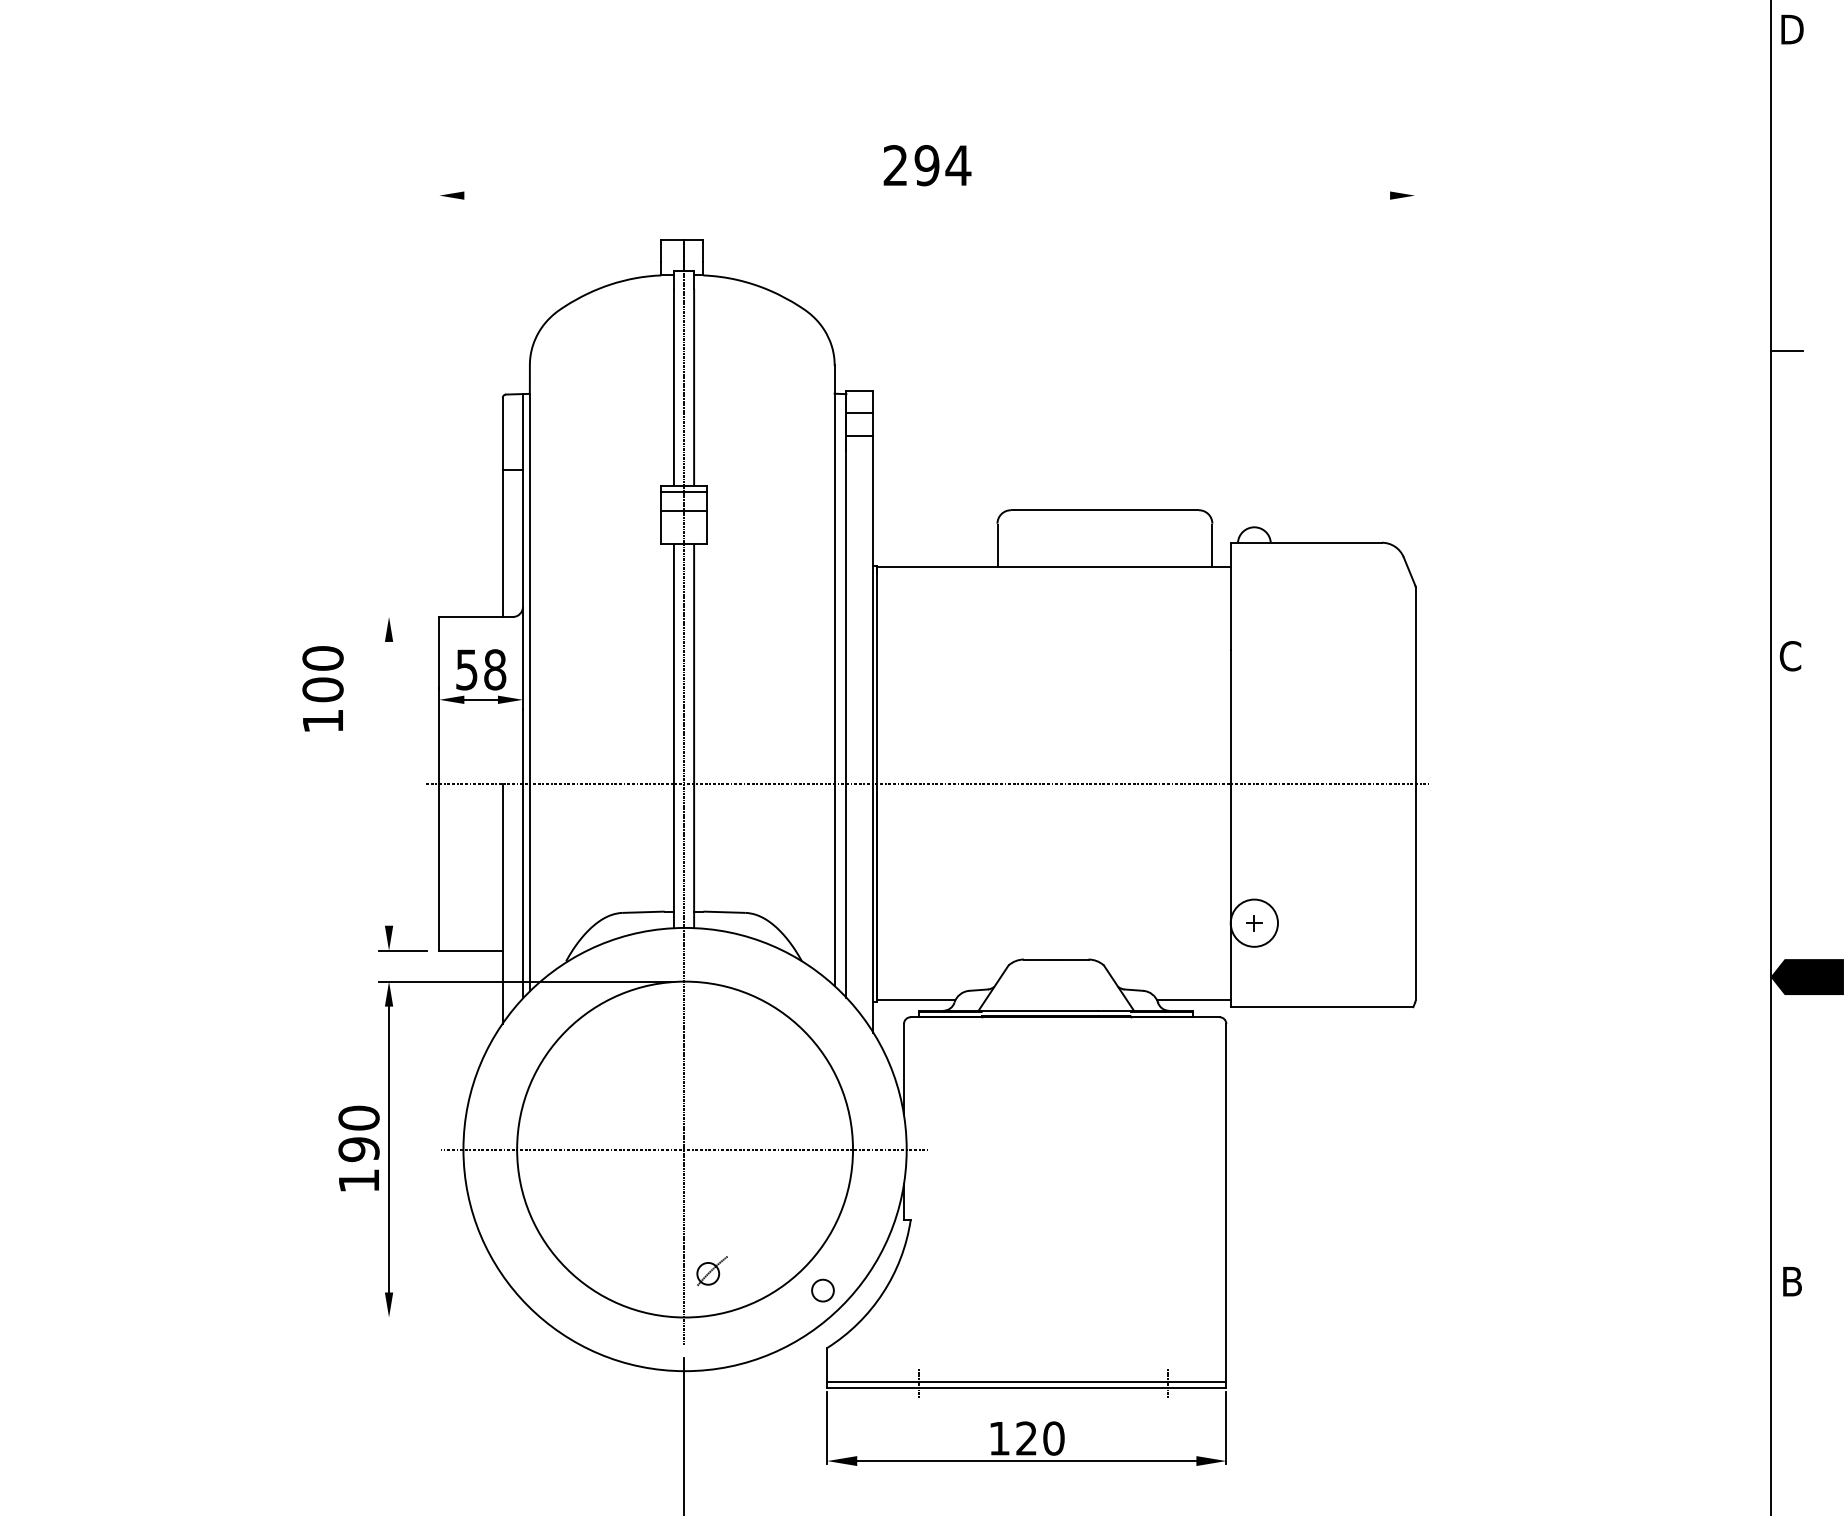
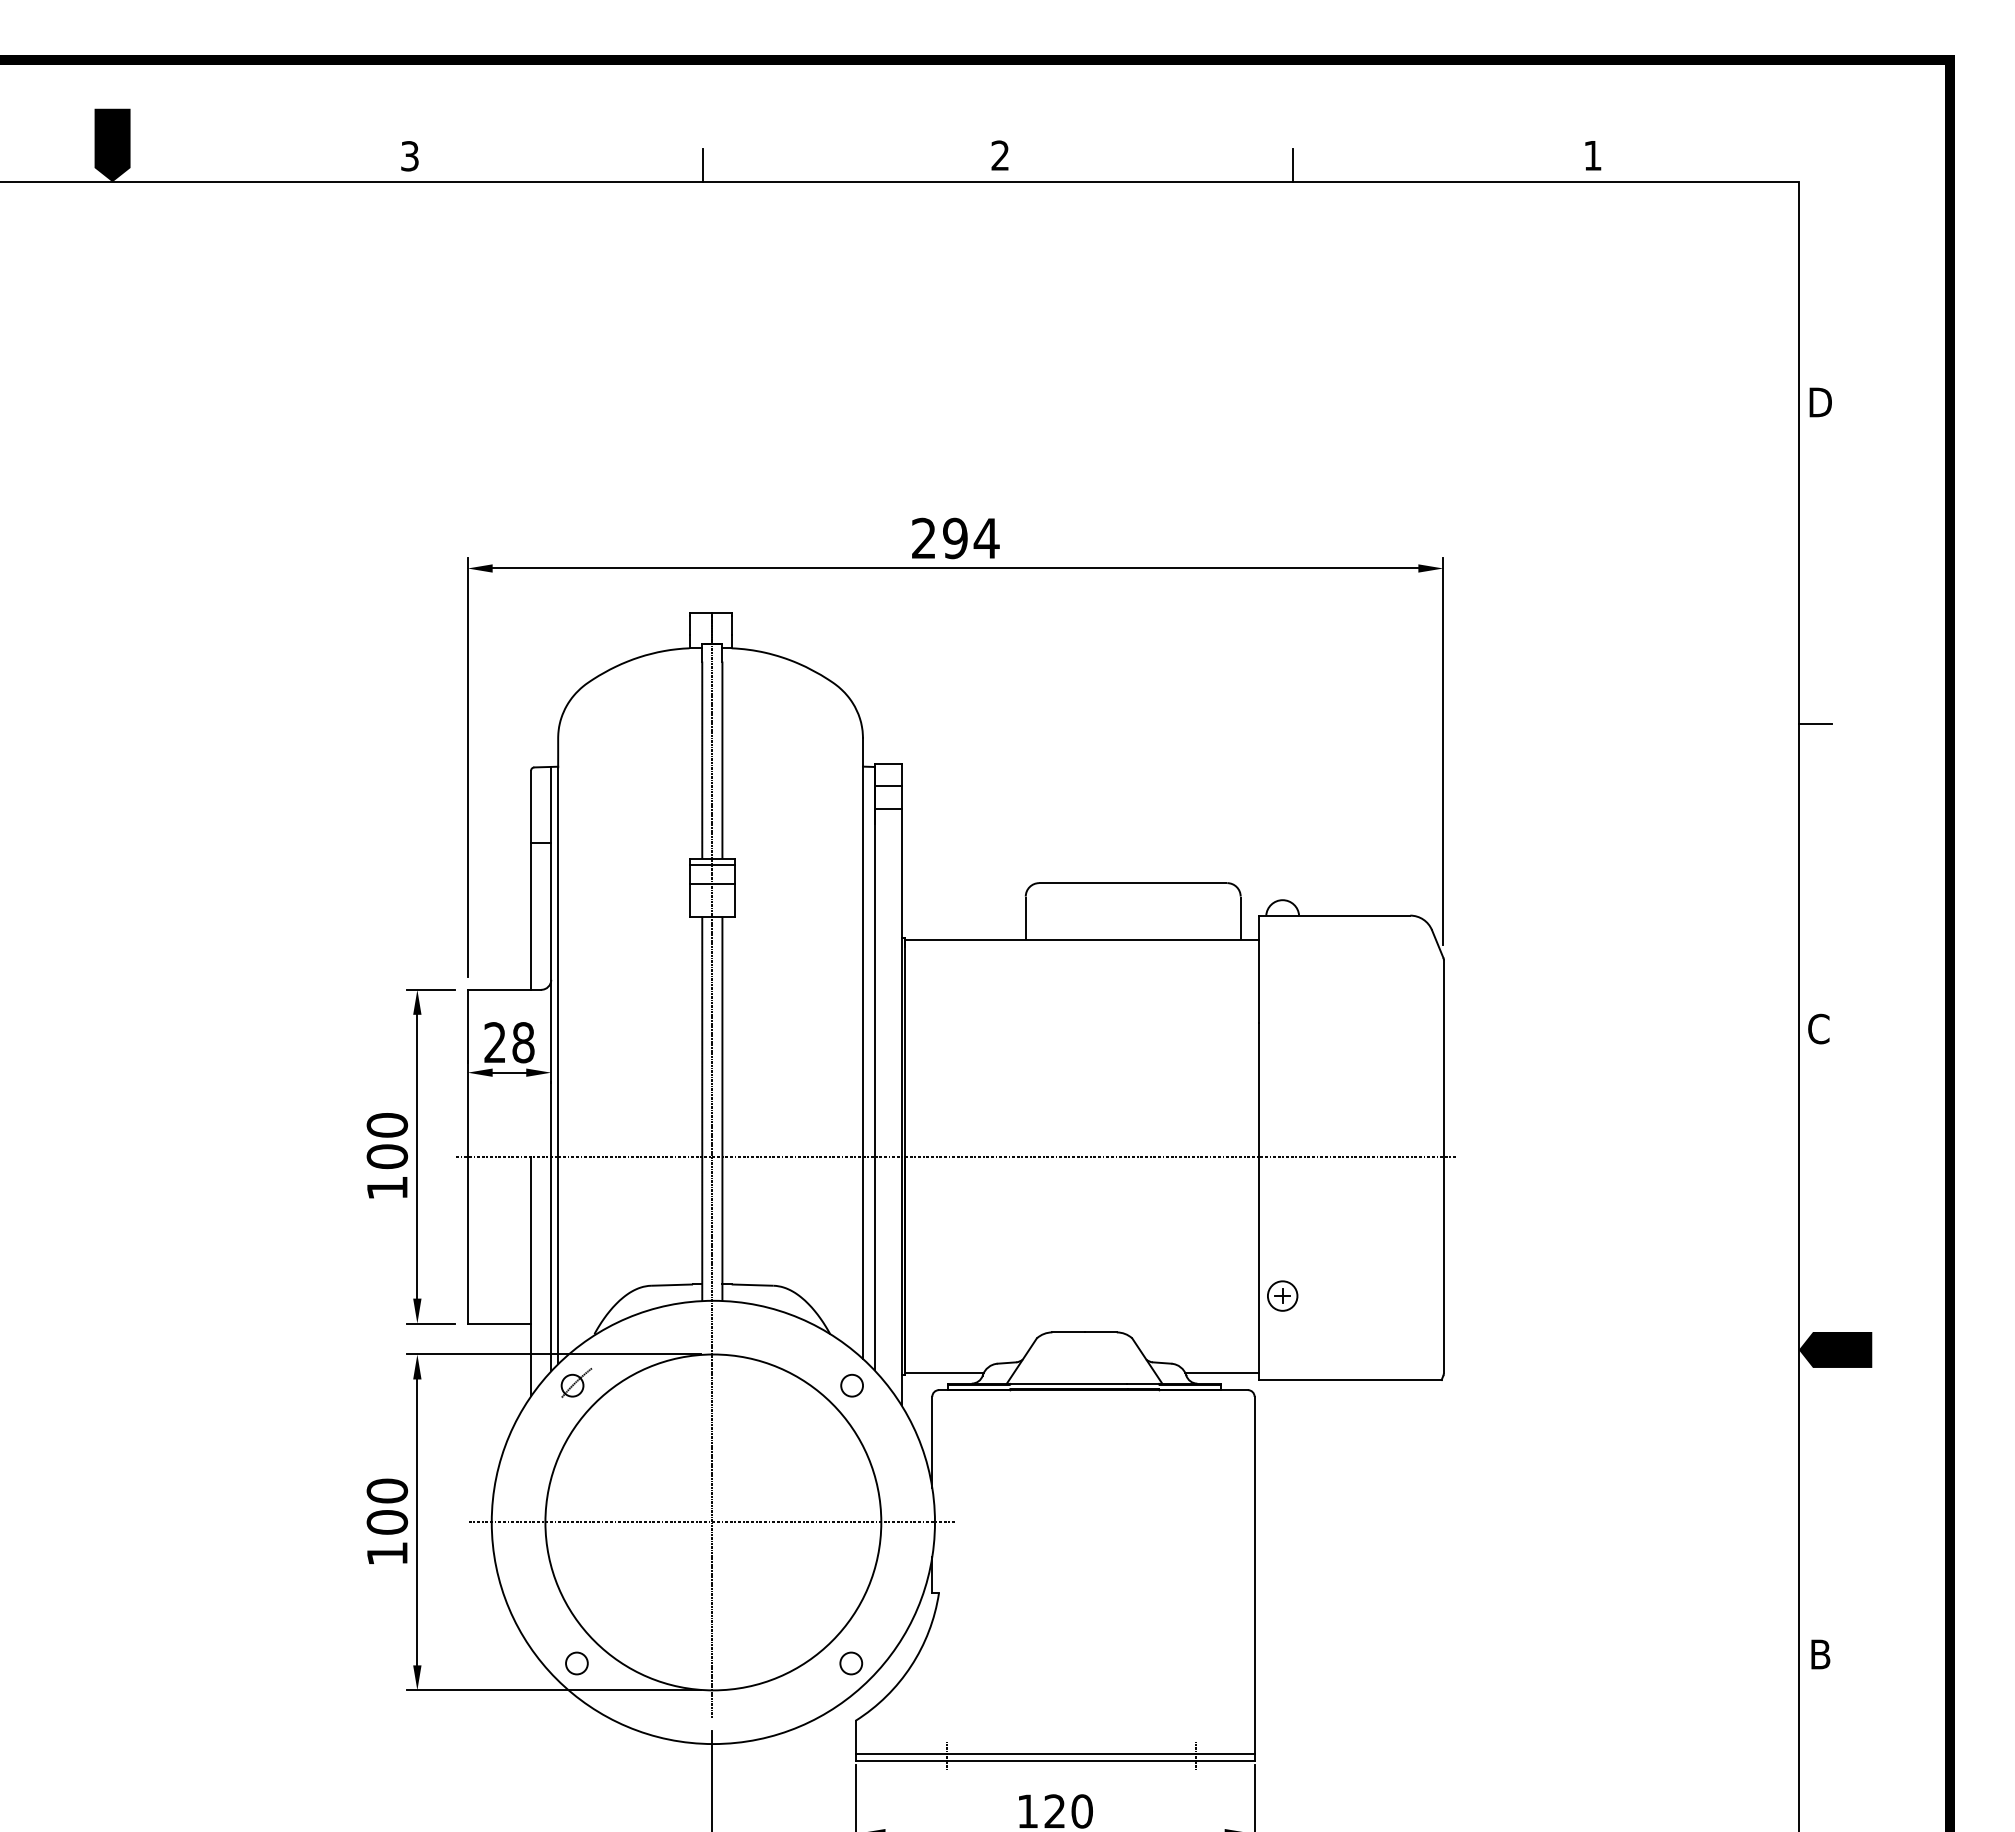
line: (927, 195) -> (955, 568), added
line: (1415, 378) -> (1443, 751), added
line: (439, 394) -> (467, 767), added
line: (403, 616) -> (431, 989), added
text: (466, 669) -> (494, 1042), 58 -> 28
text: (323, 688) -> (387, 1155), moved
line: (389, 783) -> (417, 1156), added
circle: (1254, 922) -> (1282, 1295), size x0.62
circle: (823, 1012) -> (851, 1385), added
text: (359, 1149) -> (387, 1522), 190 -> 100
part: (712, 1270) -> (576, 1382), moved
circle: (548, 1290) -> (576, 1663), added
line: (525, 1317) -> (553, 1690), added

